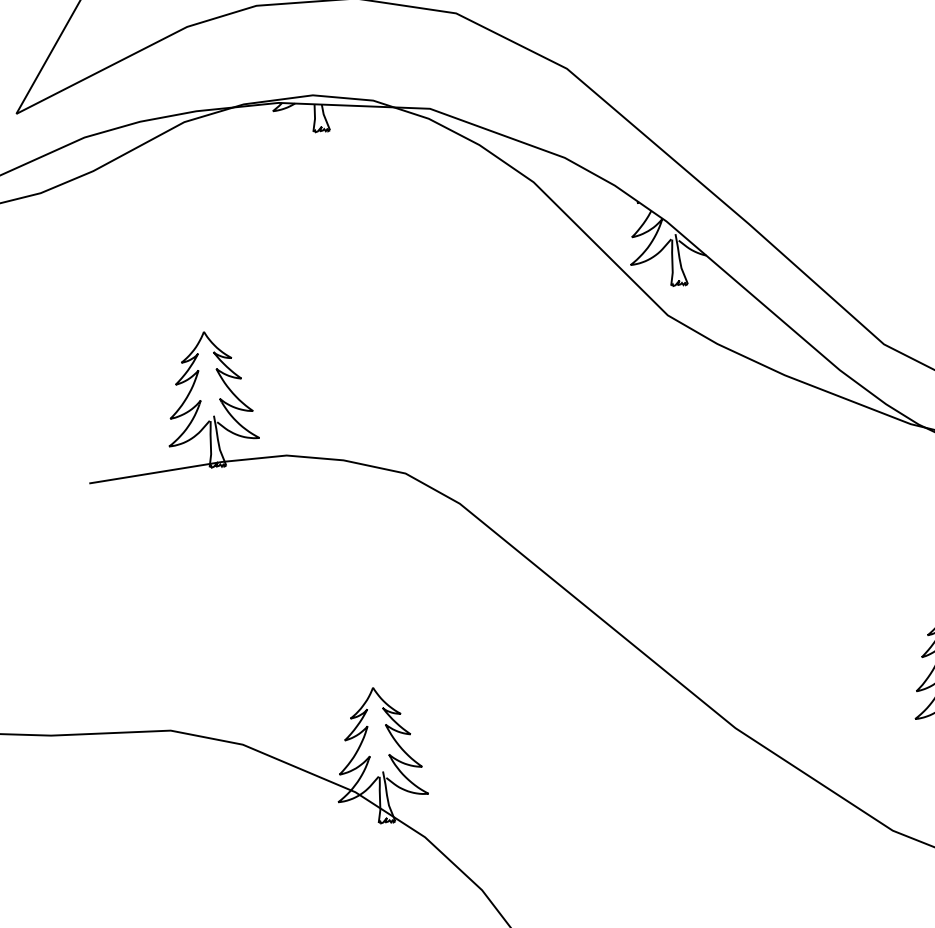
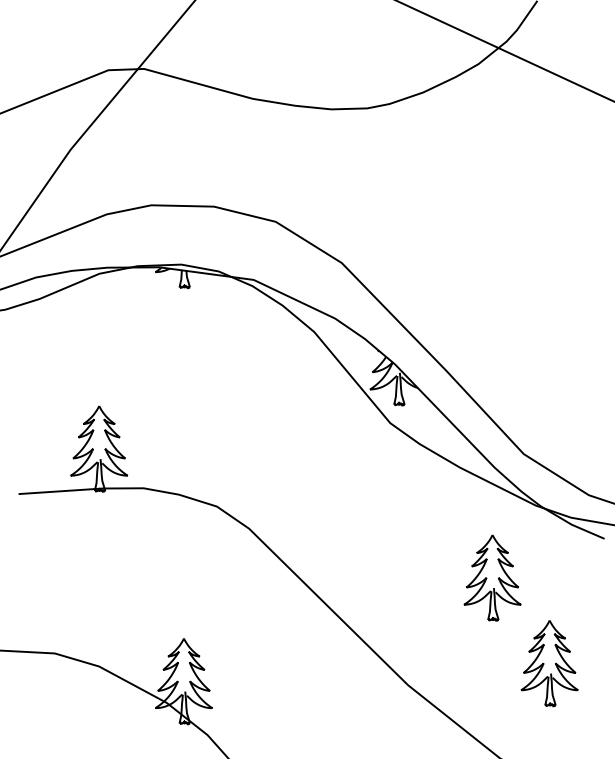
part: (852, 544) -> (492, 577), added

